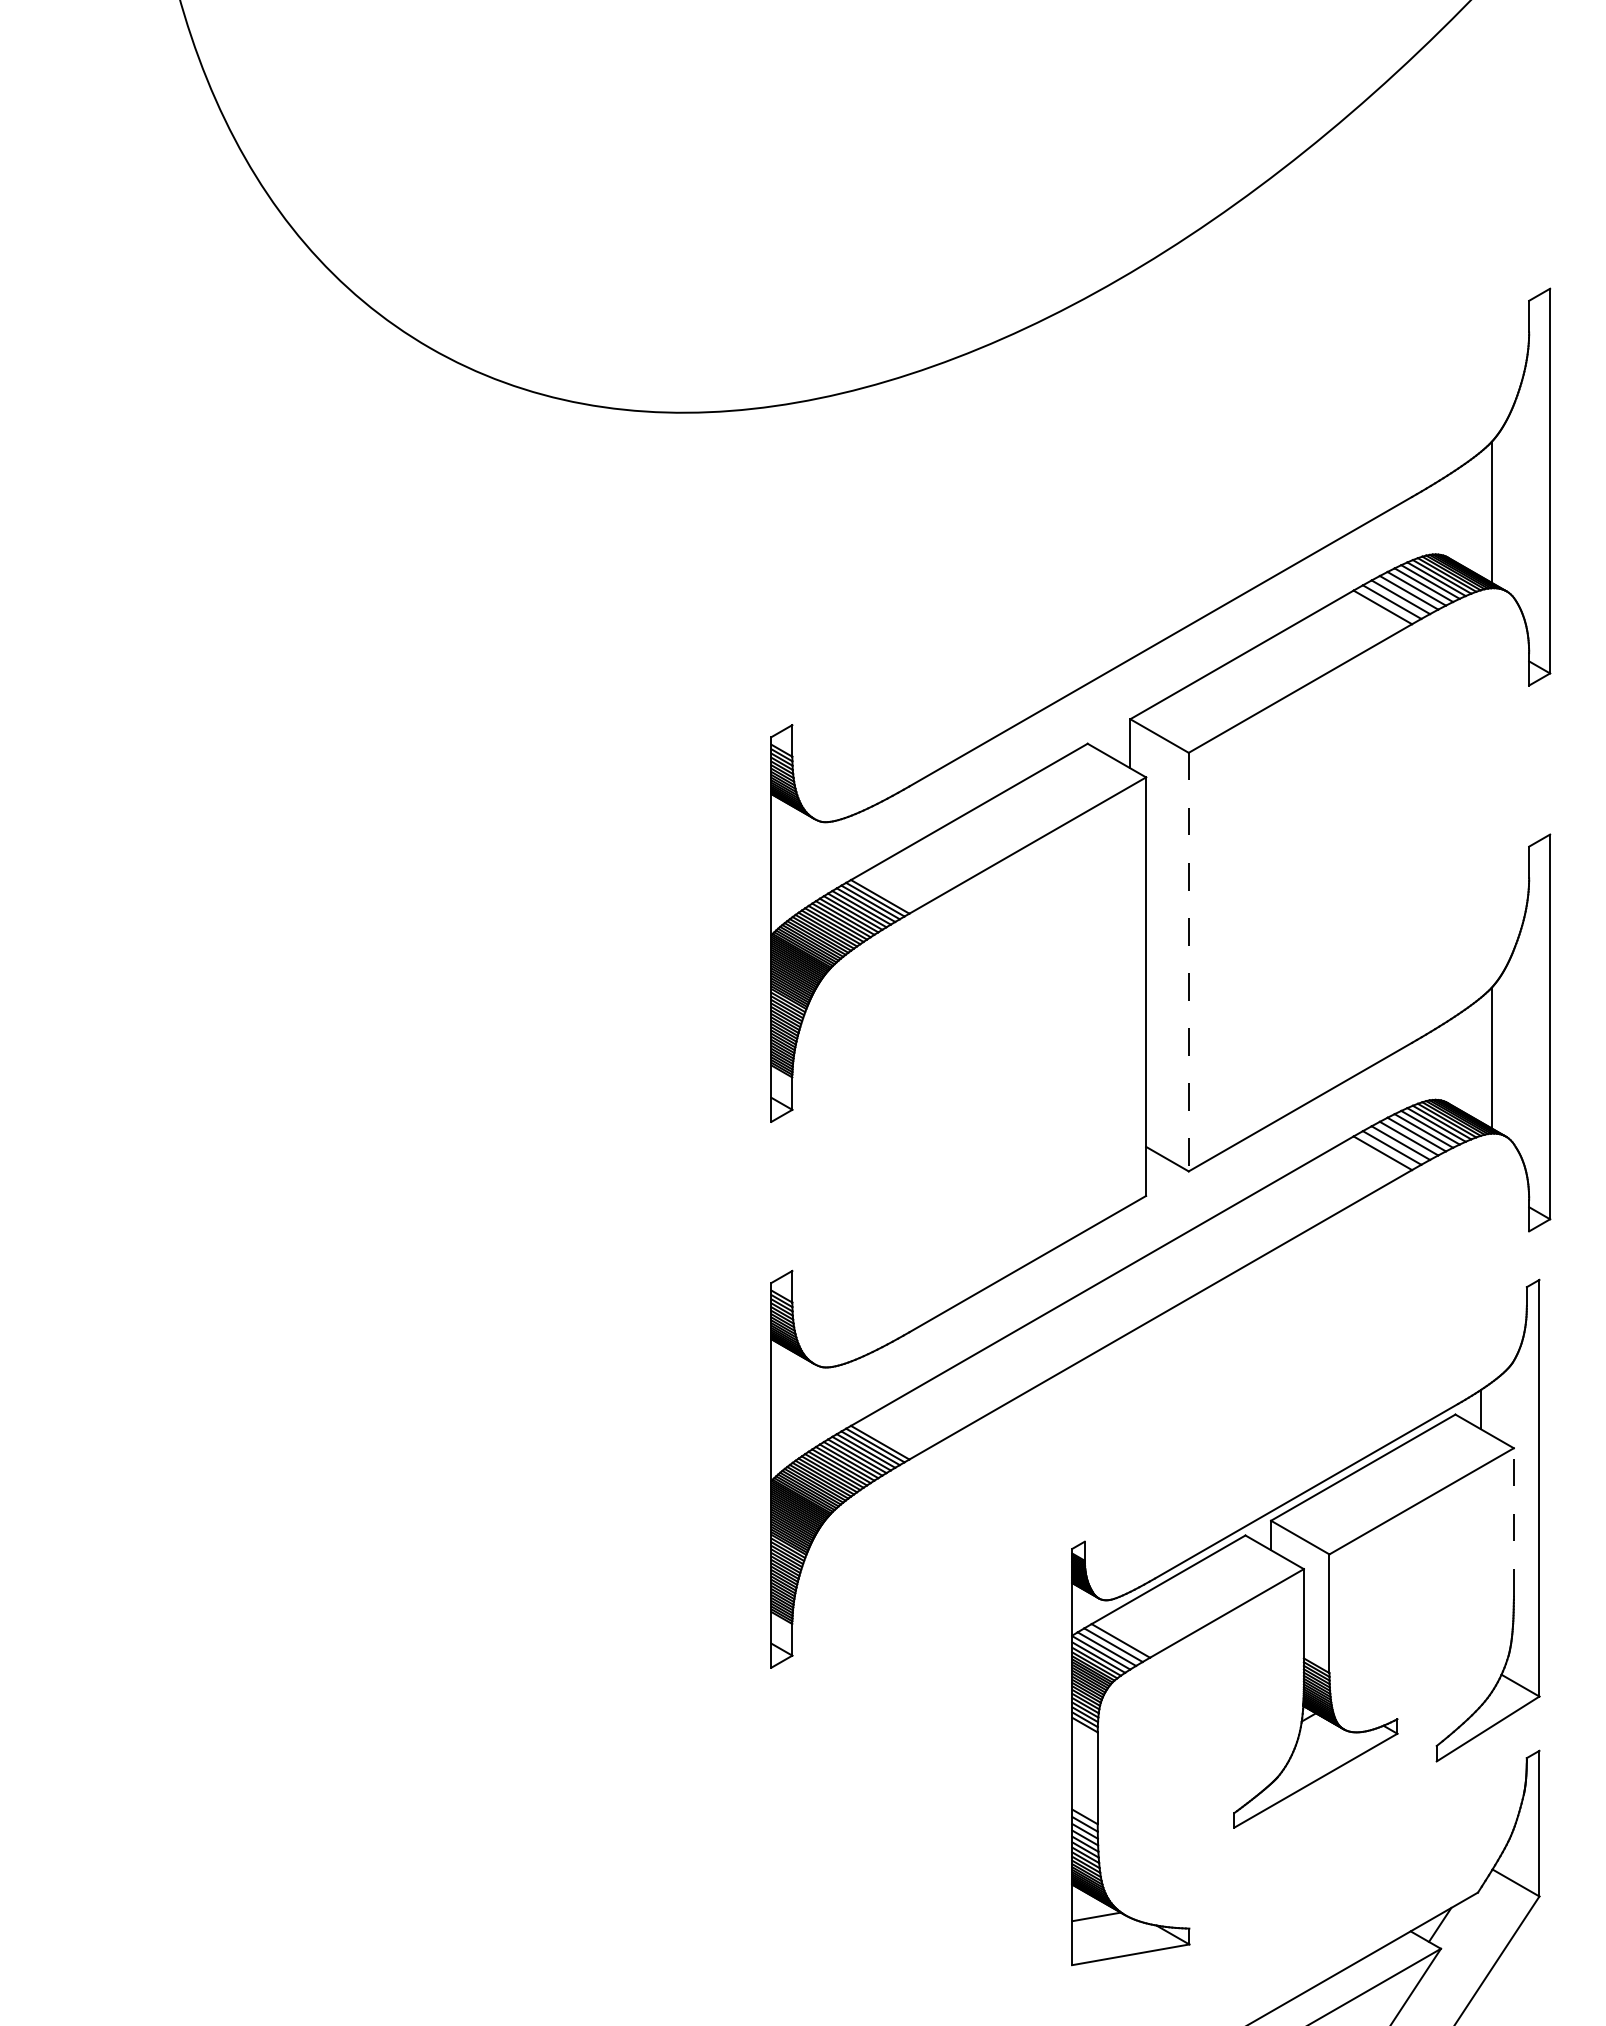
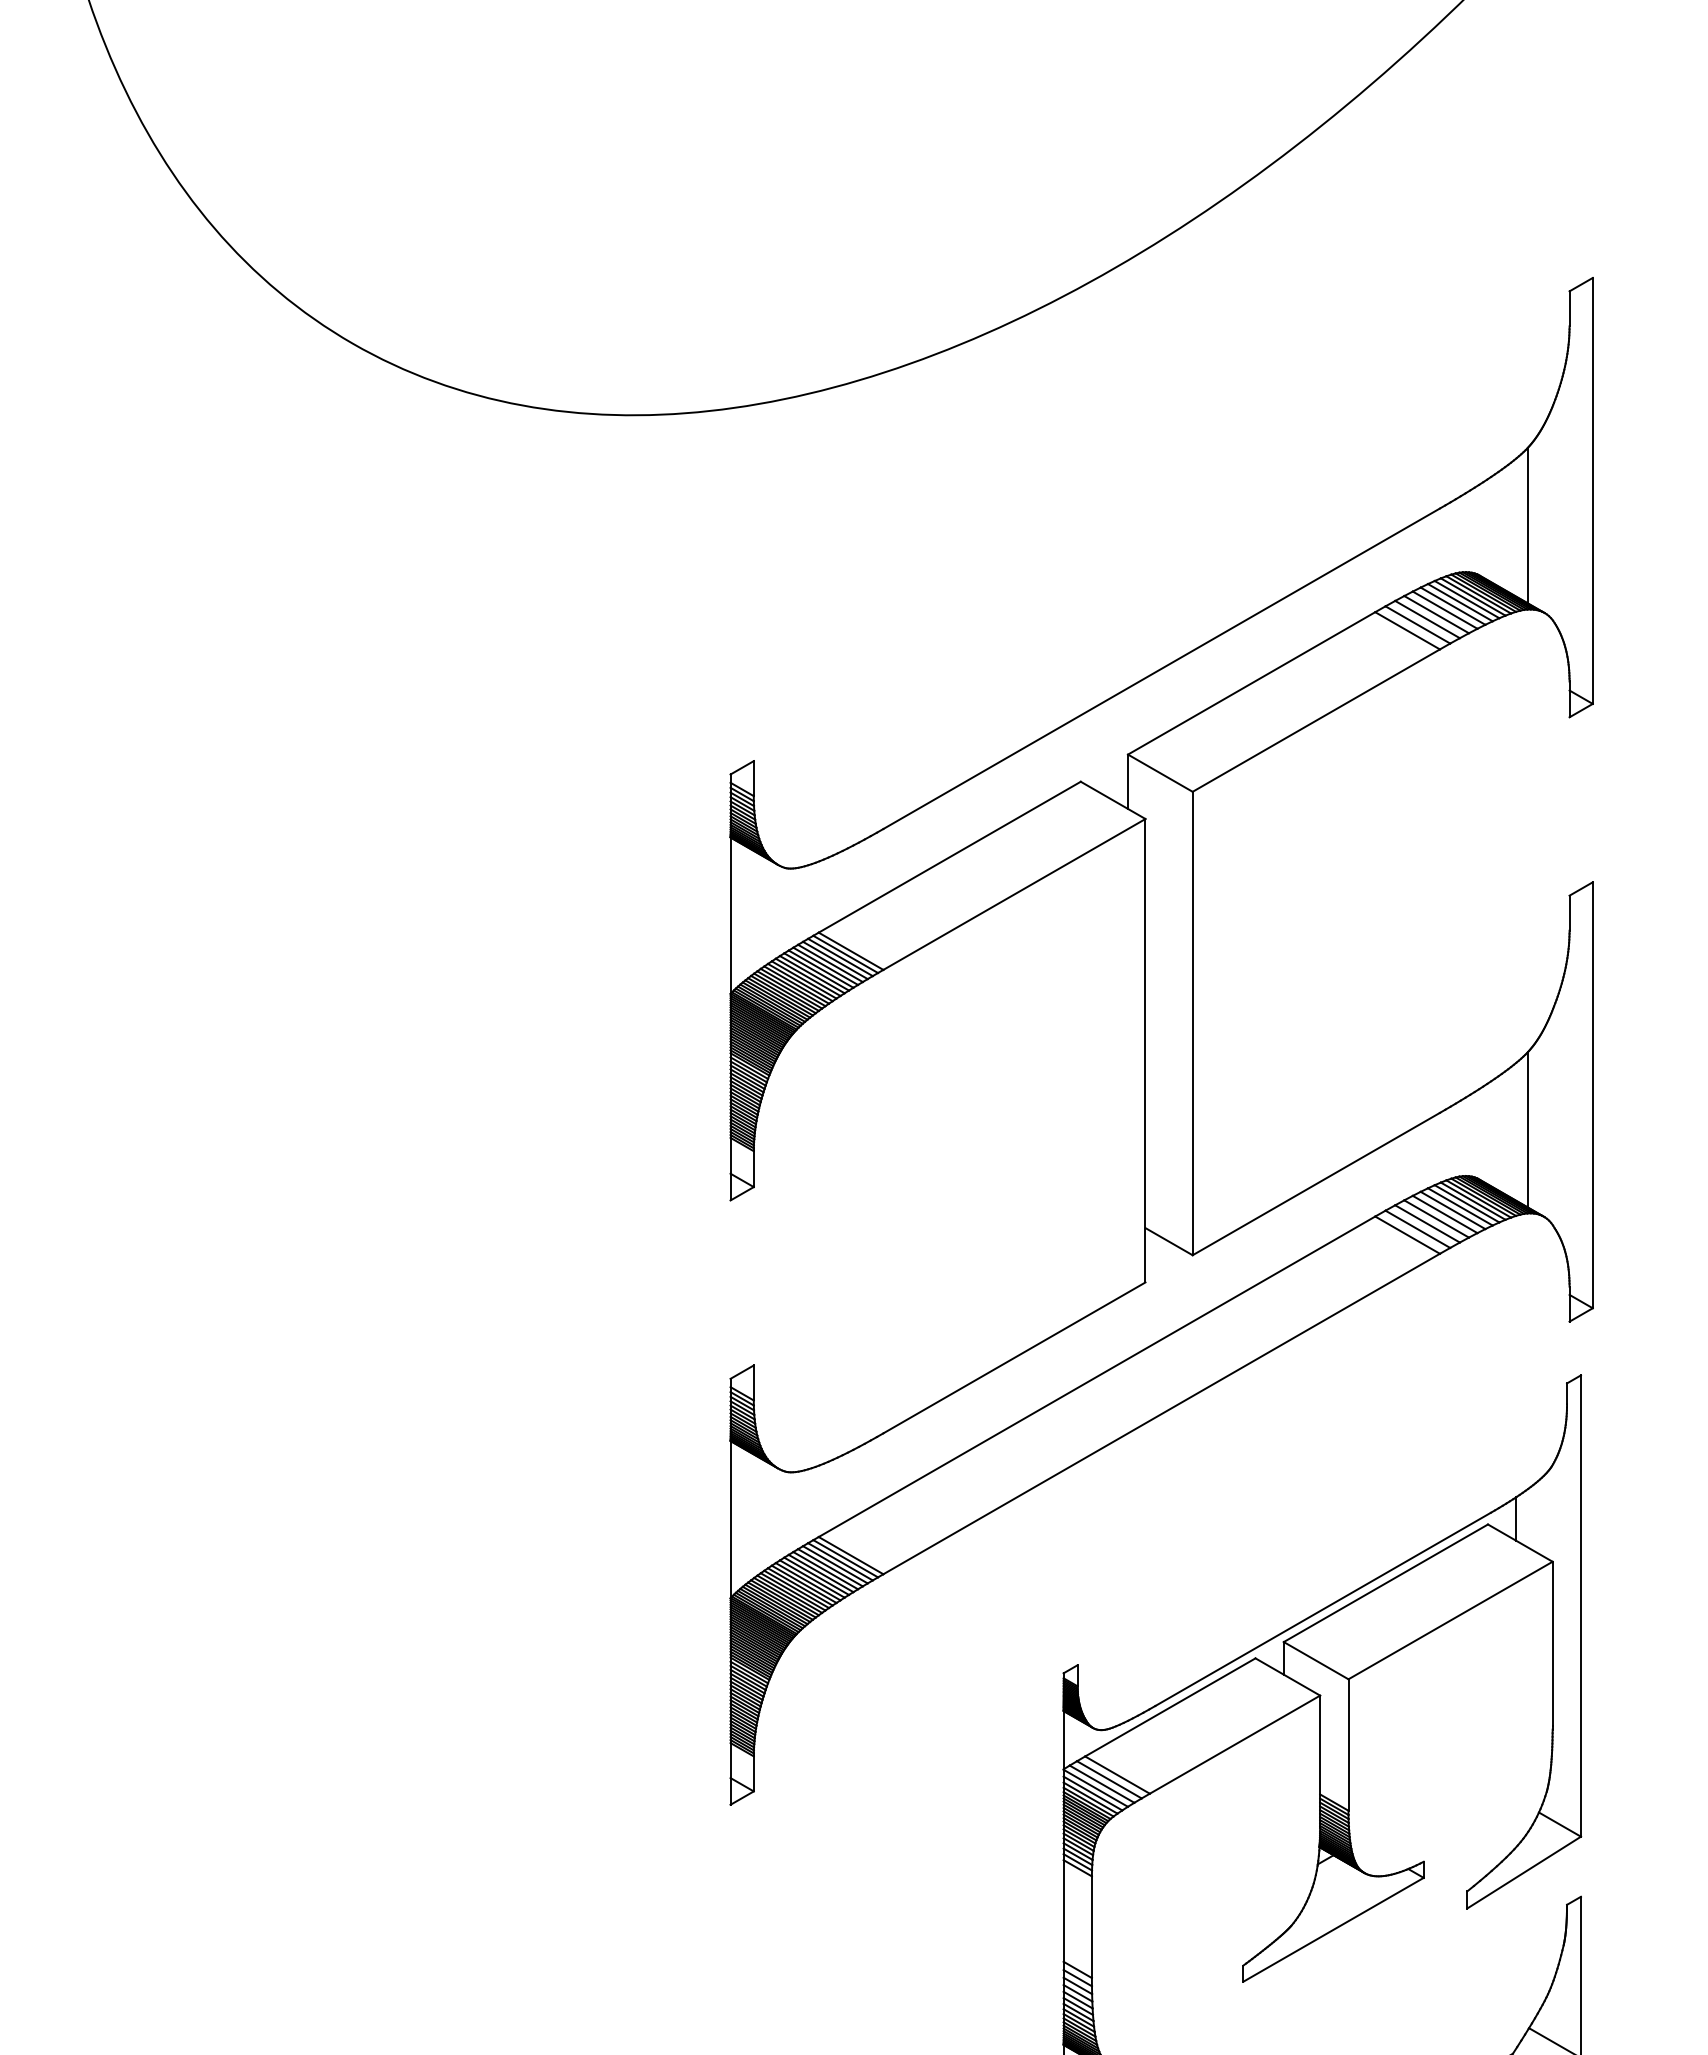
line: (1188, 962) -> (1192, 1023), dashed -> solid
line: (1513, 1521) -> (1552, 1642), dashed -> solid

